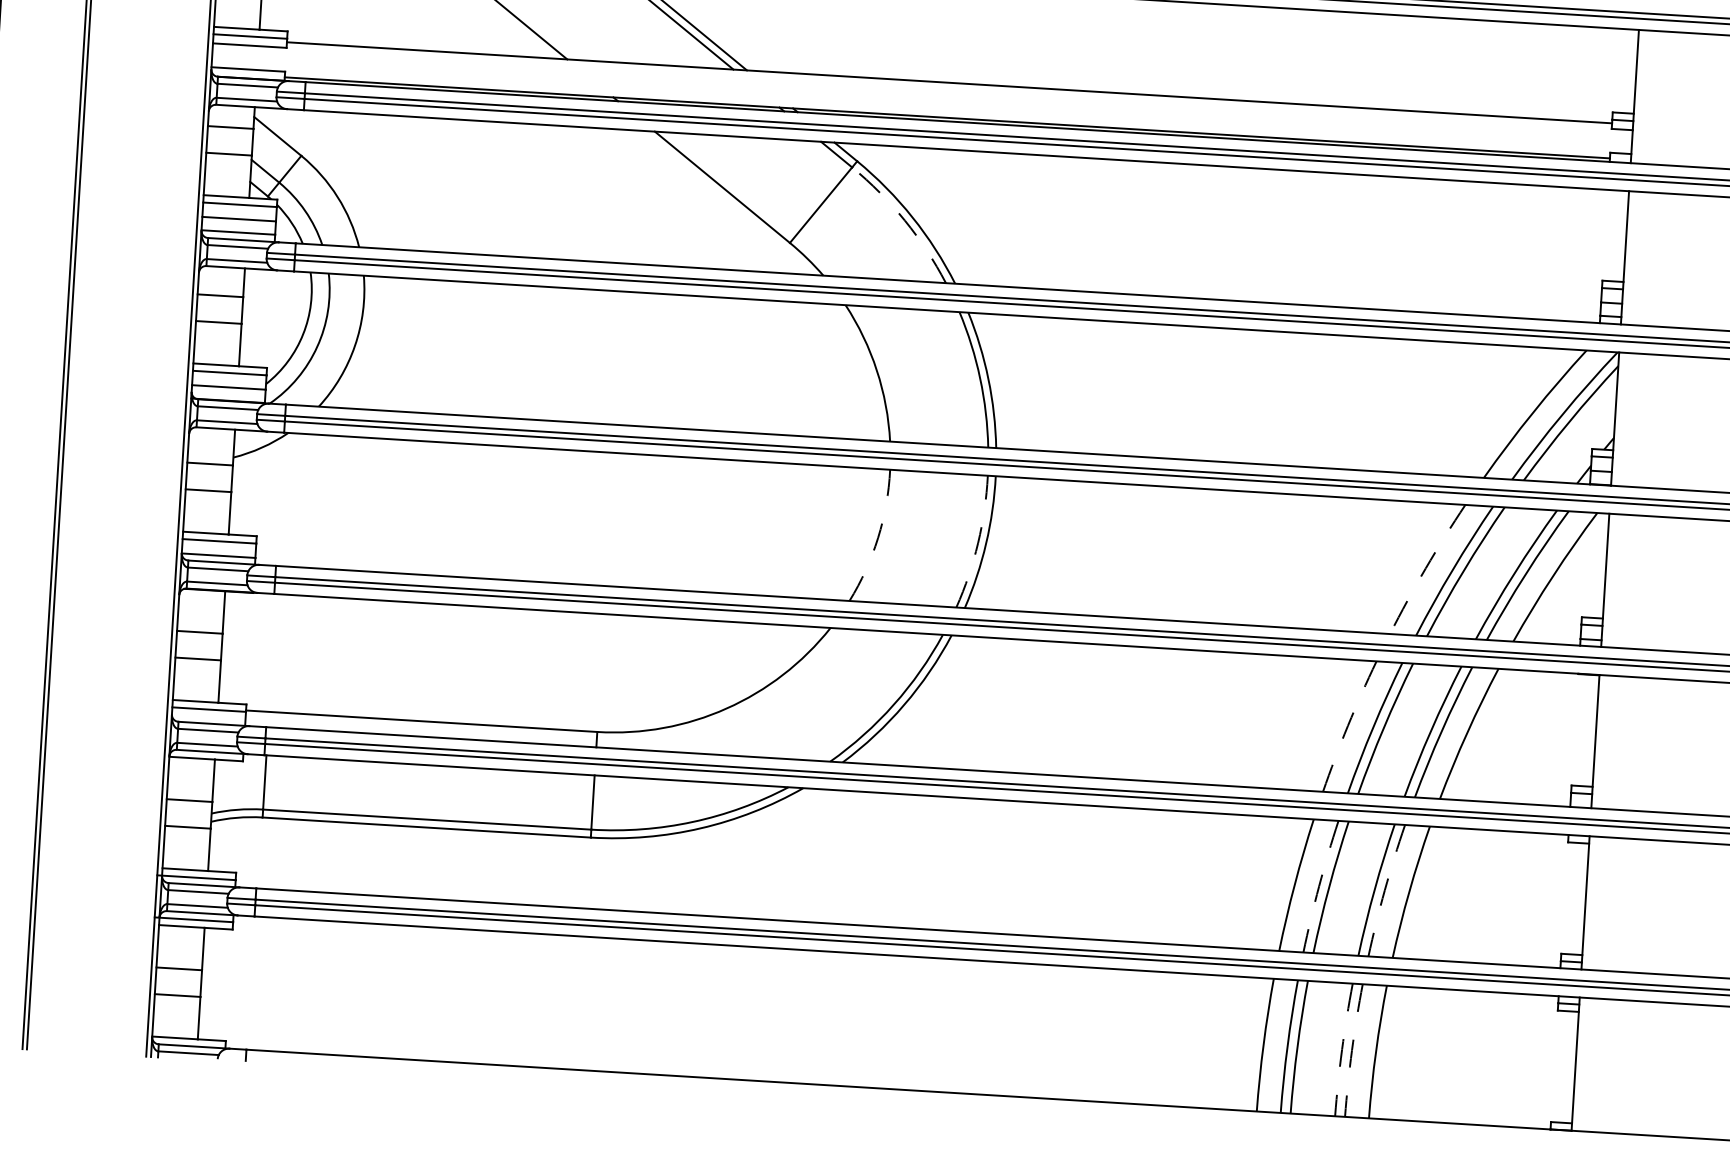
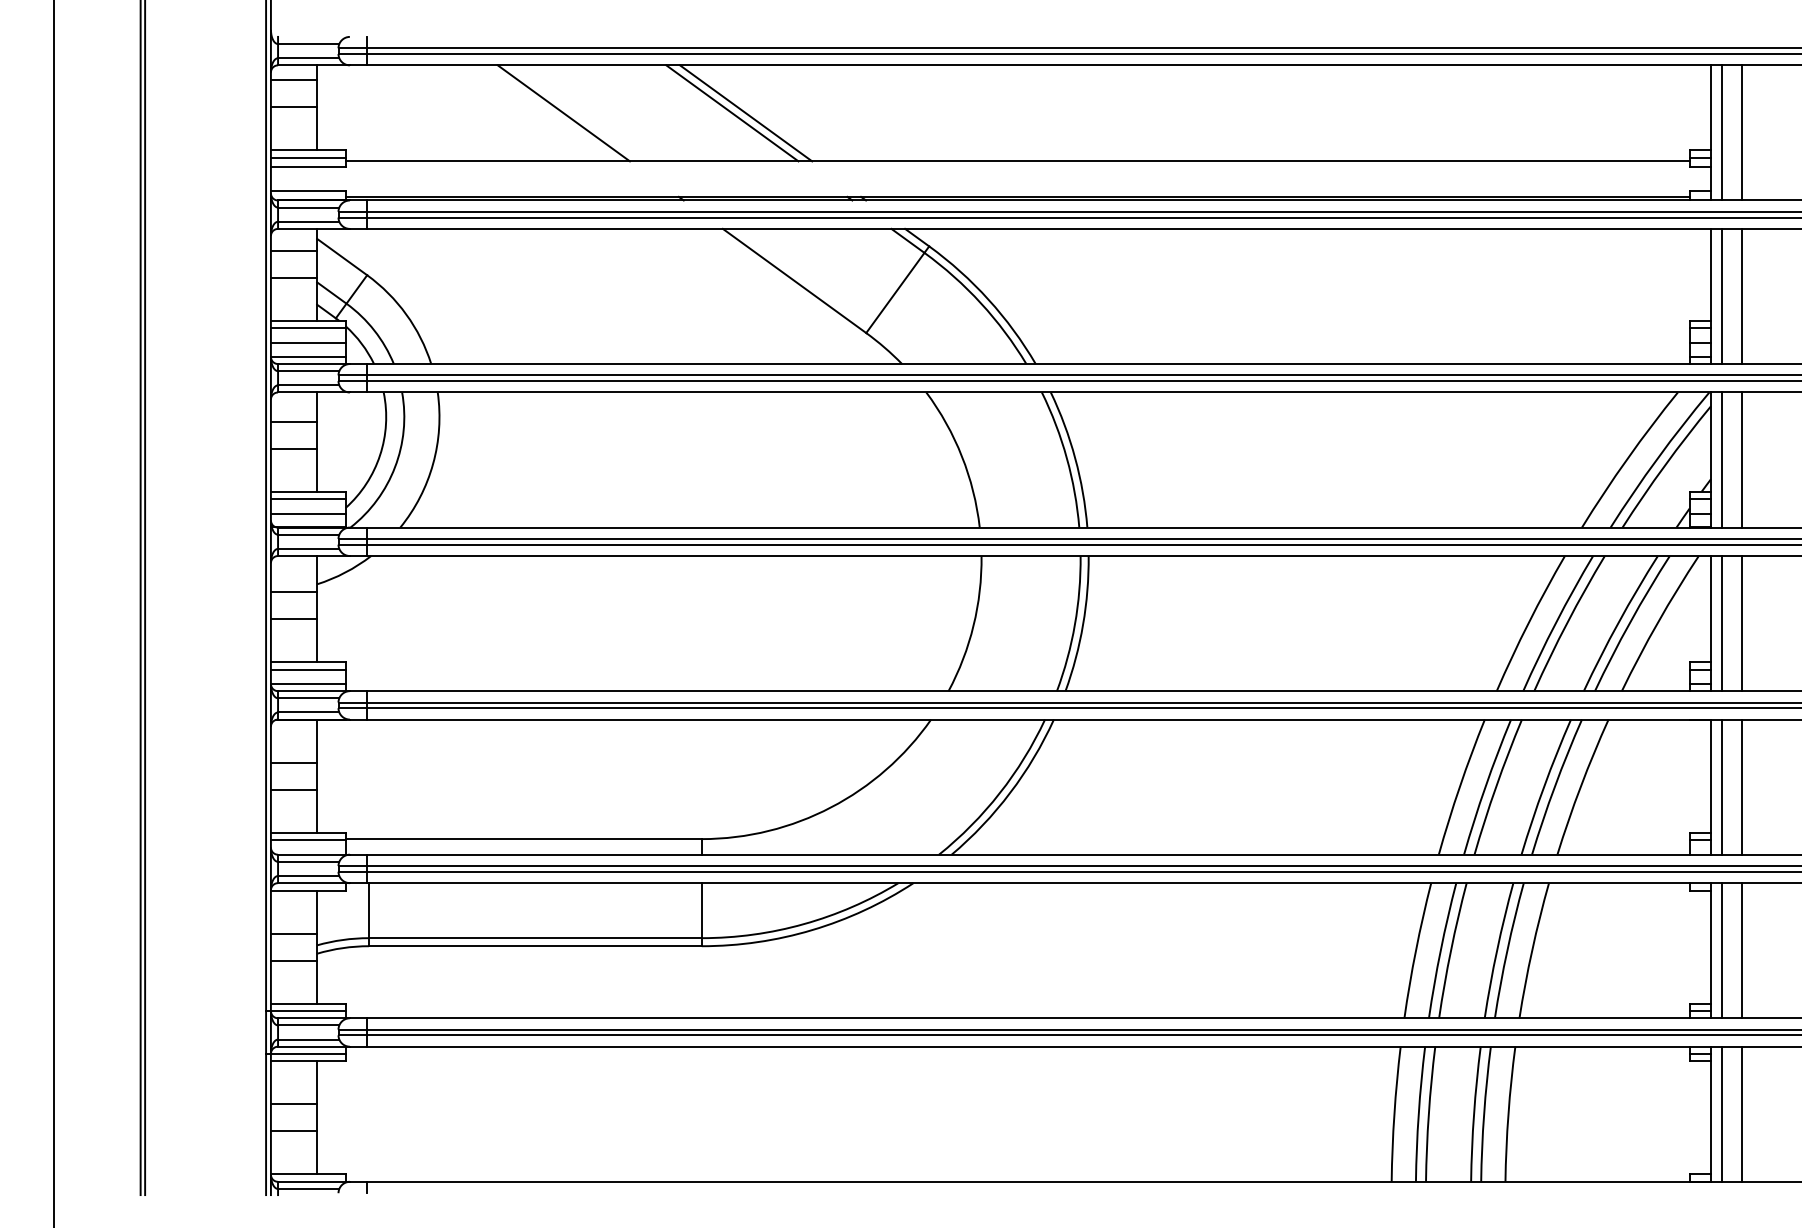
line: (1646, 96) -> (1722, 132), added
line: (1665, 98) -> (1742, 132), added
arc: (905, 220) -> (981, 303), dashed -> solid
line: (1636, 258) -> (1722, 296), added
line: (1656, 259) -> (1742, 296), added
line: (1626, 419) -> (1722, 459), added
line: (1646, 420) -> (1742, 459), added
arc: (878, 537) -> (973, 625), dashed -> solid
arc: (977, 542) -> (1074, 624), dashed -> solid
arc: (1425, 568) -> (1528, 622), dashed -> solid
line: (1616, 580) -> (1722, 623), added
line: (1636, 582) -> (1742, 623), added
arc: (1347, 725) -> (1459, 786), dashed -> solid
line: (1606, 741) -> (1722, 786), added
line: (1626, 742) -> (1742, 786), added
arc: (1318, 886) -> (1440, 950), dashed -> solid
arc: (1384, 890) -> (1507, 950), dashed -> solid
line: (1596, 903) -> (1722, 950), added
line: (1616, 904) -> (1742, 950), added
arc: (1342, 1050) -> (1474, 1114), dashed -> solid
arc: (1352, 1050) -> (1484, 1114), dashed -> solid
line: (1587, 1064) -> (1722, 1113), added
line: (1606, 1065) -> (1742, 1113), added

